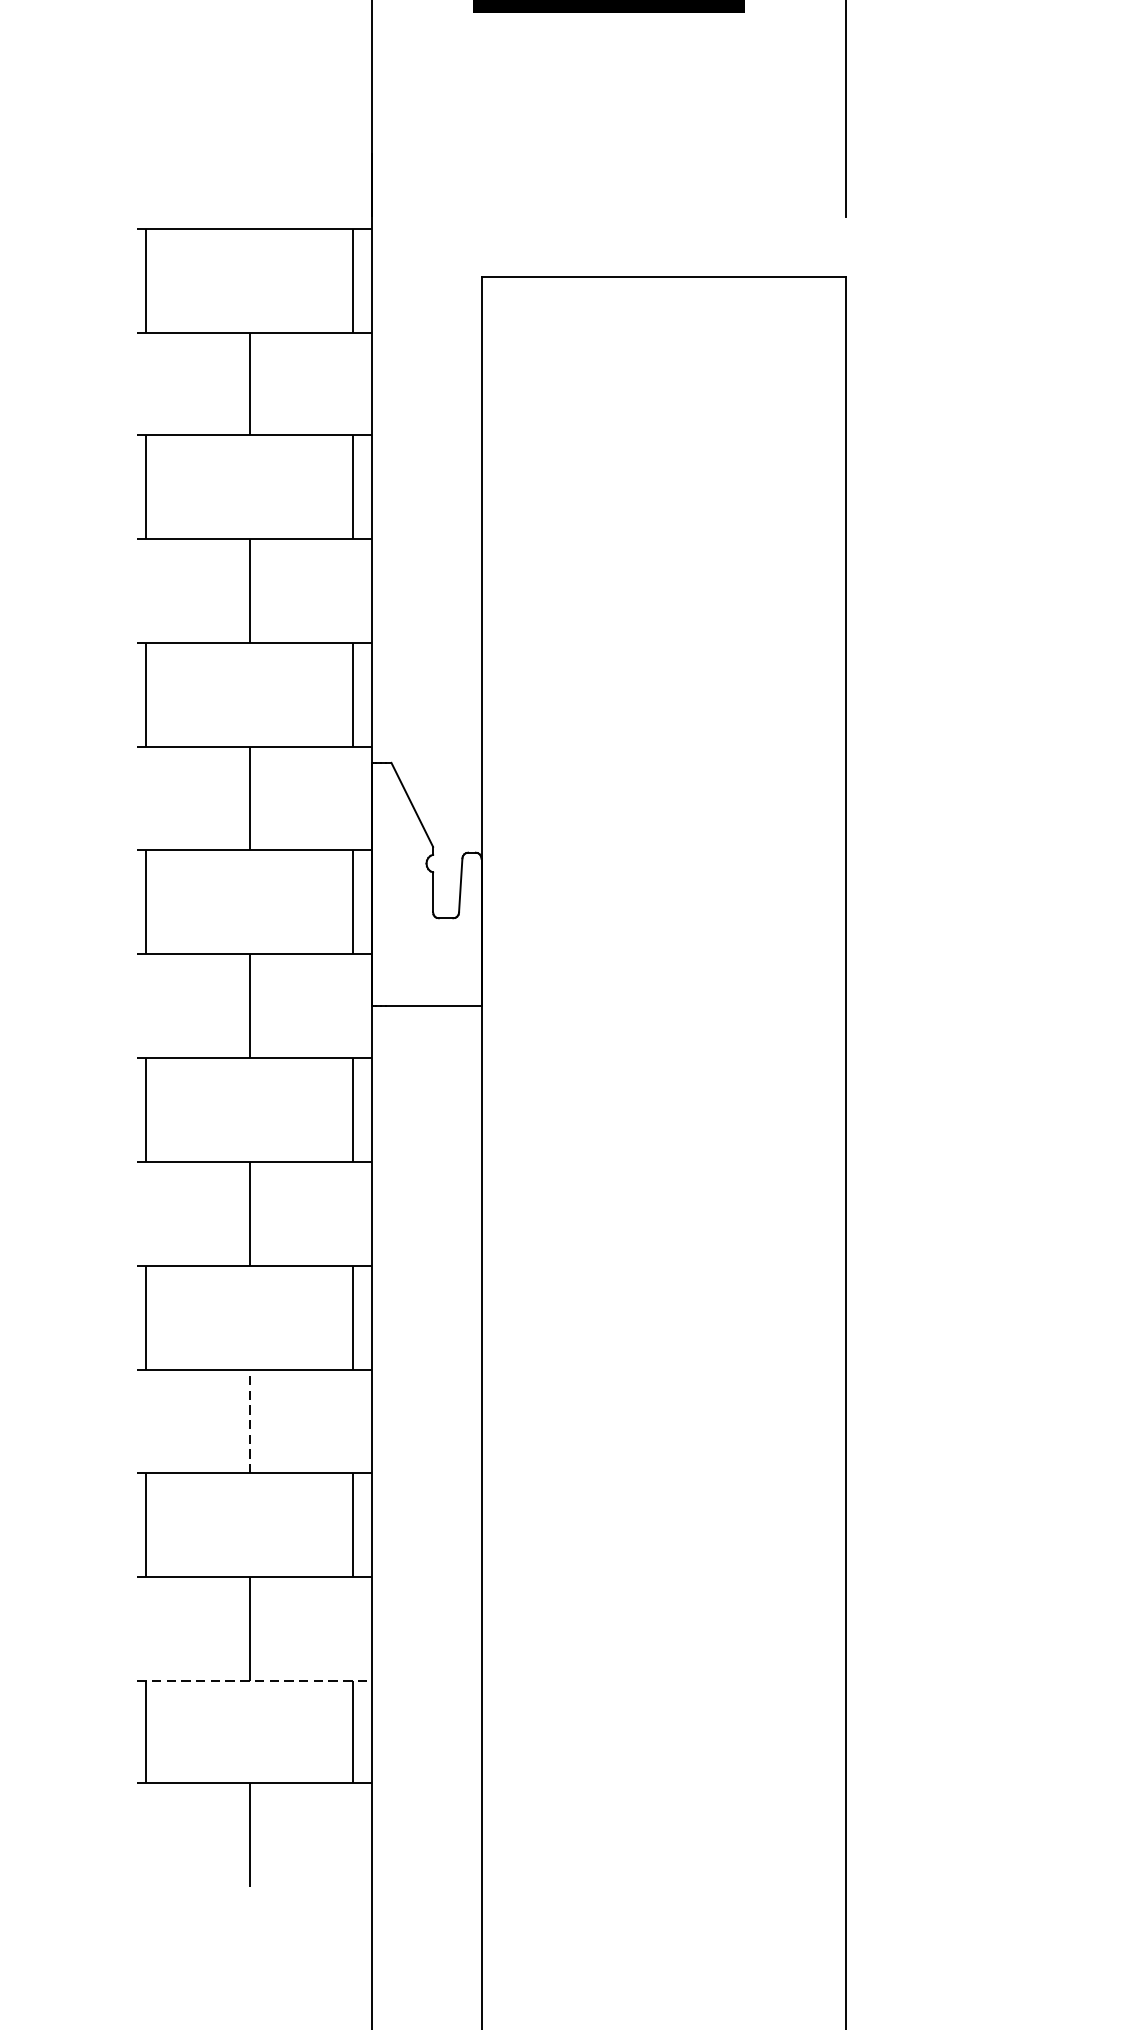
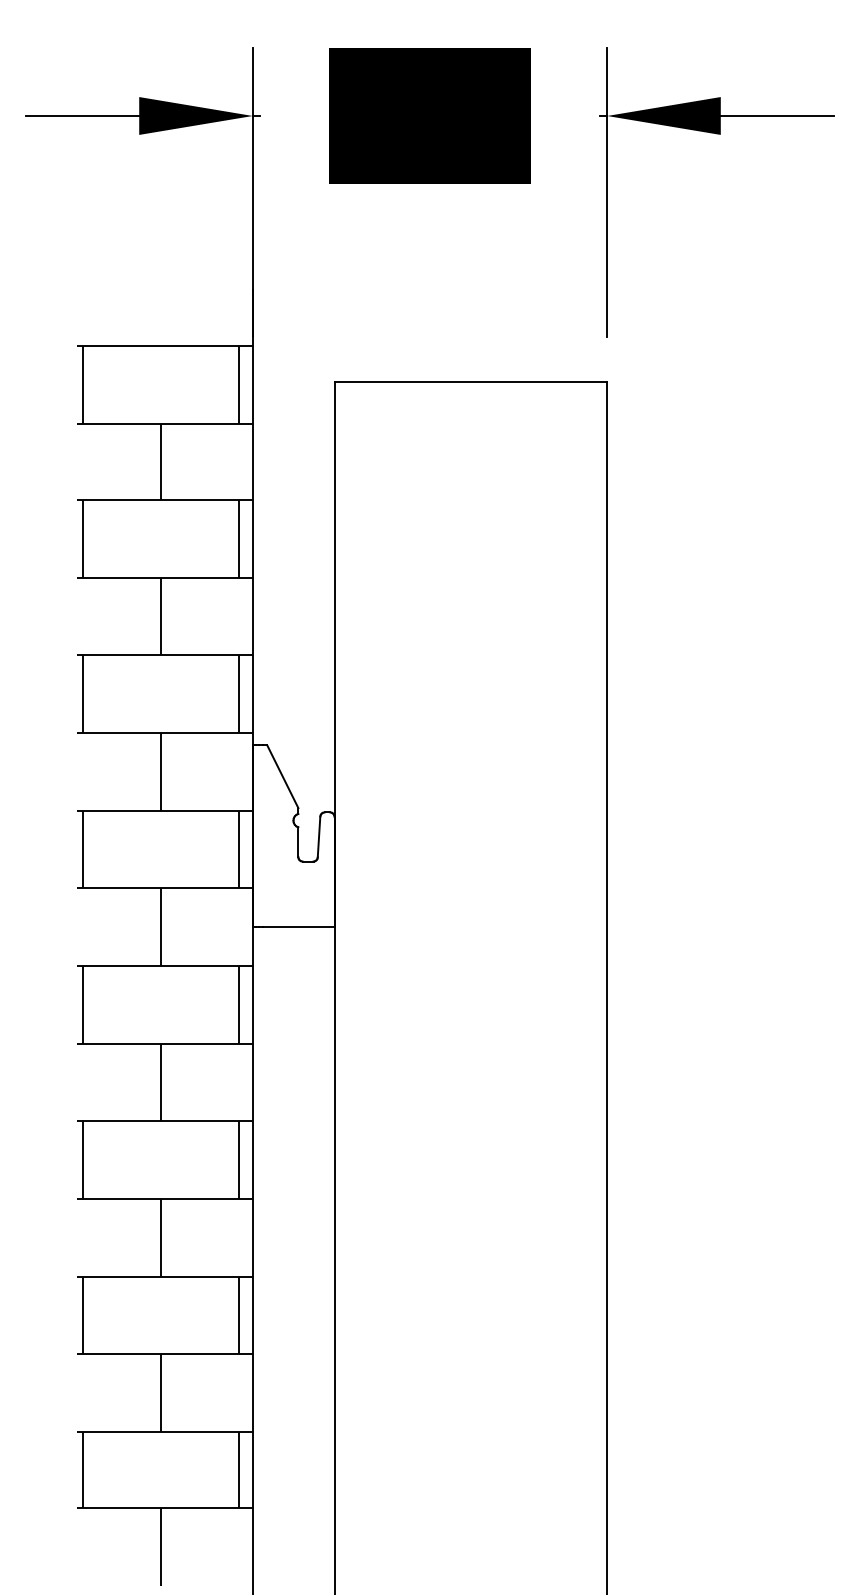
line: (250, 1421) -> (161, 1237), dashed -> solid
line: (254, 1680) -> (164, 1431), dashed -> solid

